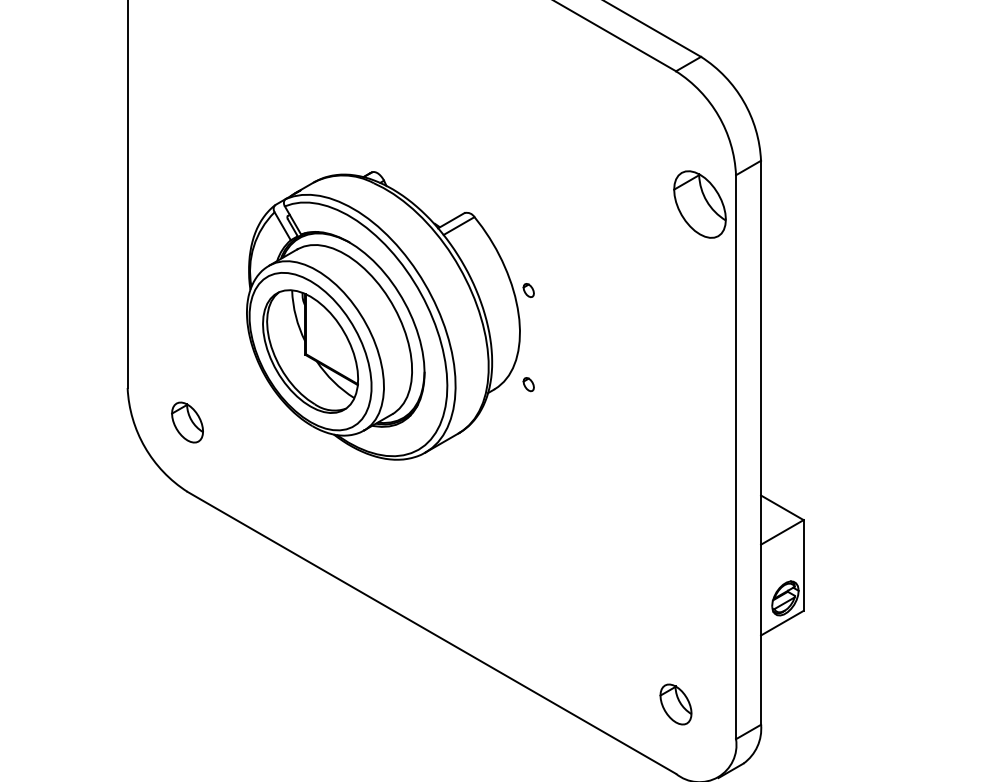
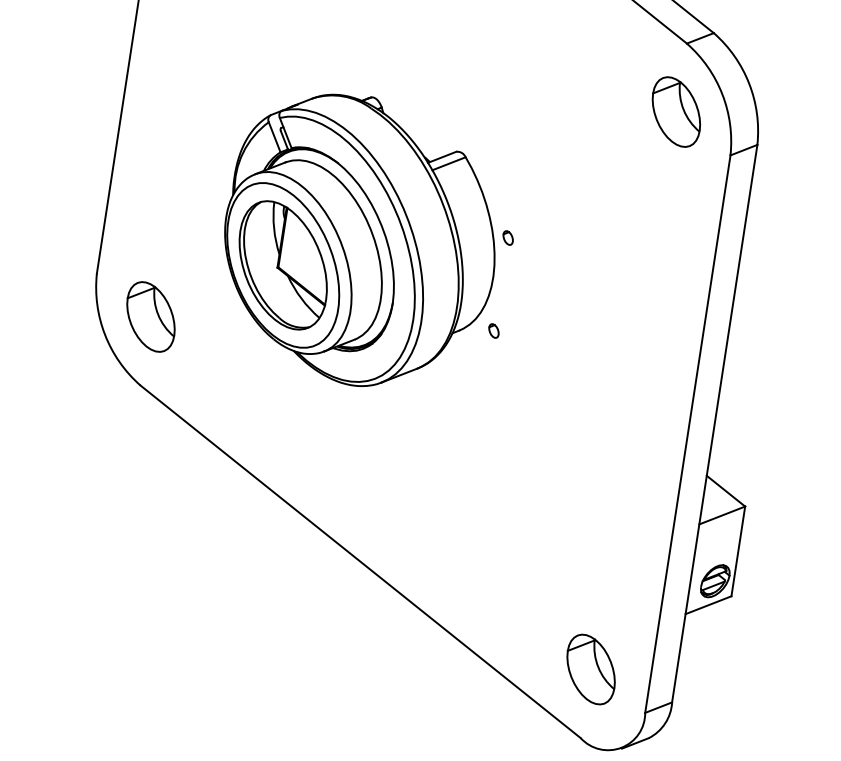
part: (699, 204) -> (675, 111), moved
part: (187, 422) -> (150, 316), size x1.67
part: (675, 704) -> (590, 669), size x1.67

